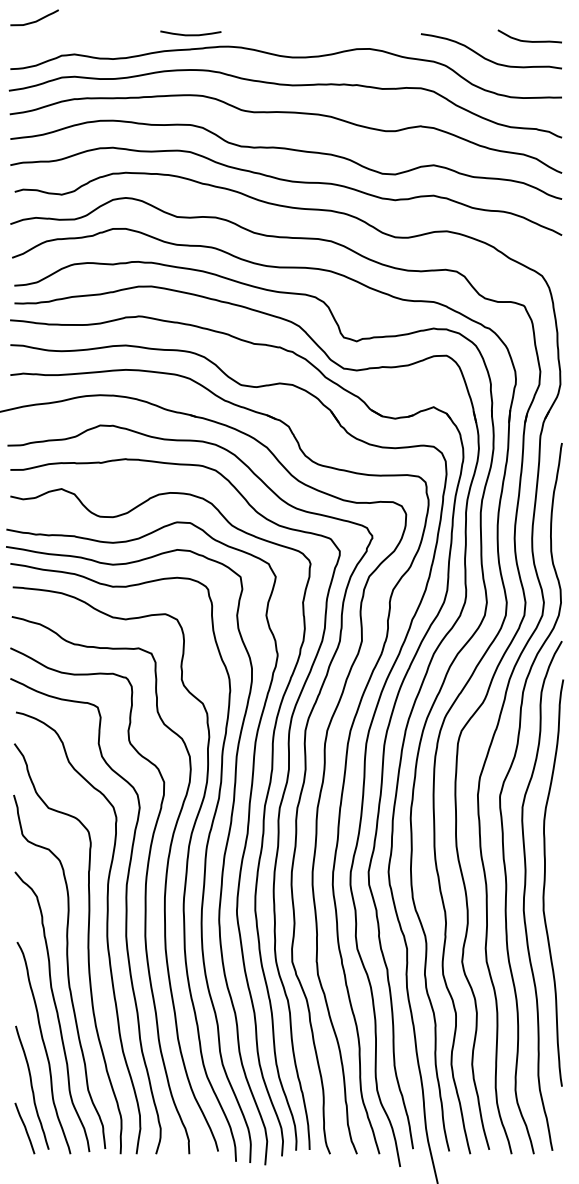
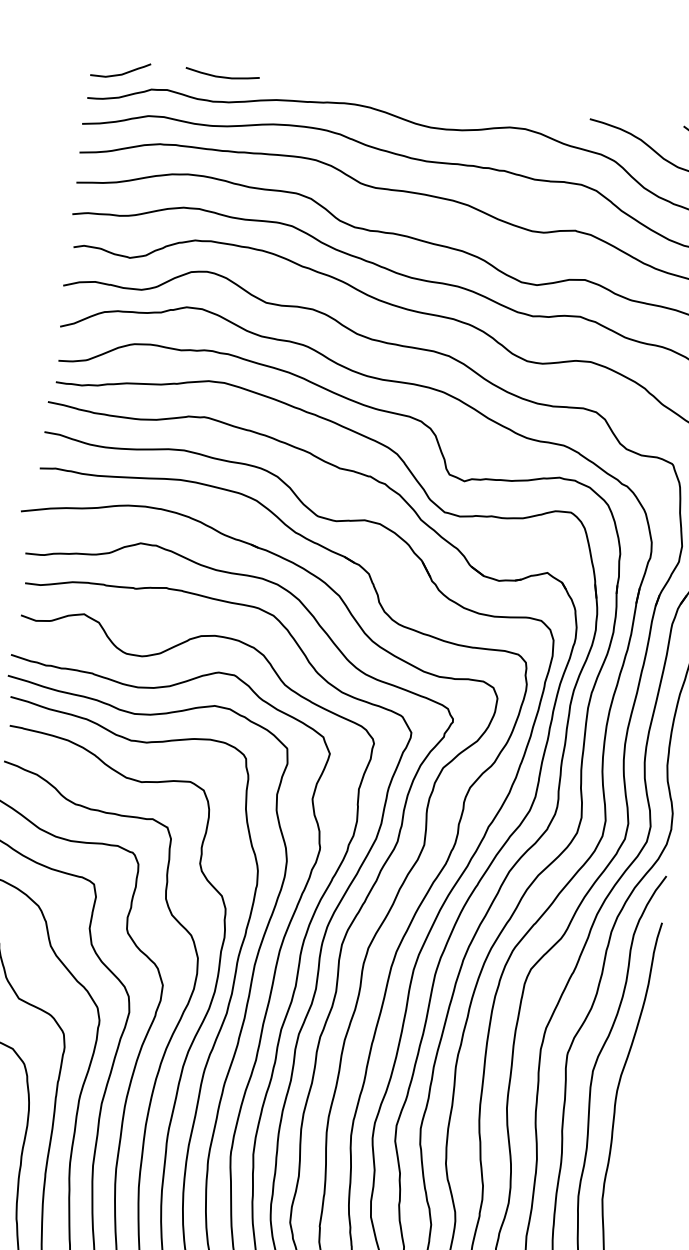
curve: (35, 20) -> (121, 73), moved
curve: (190, 34) -> (221, 76), moved

